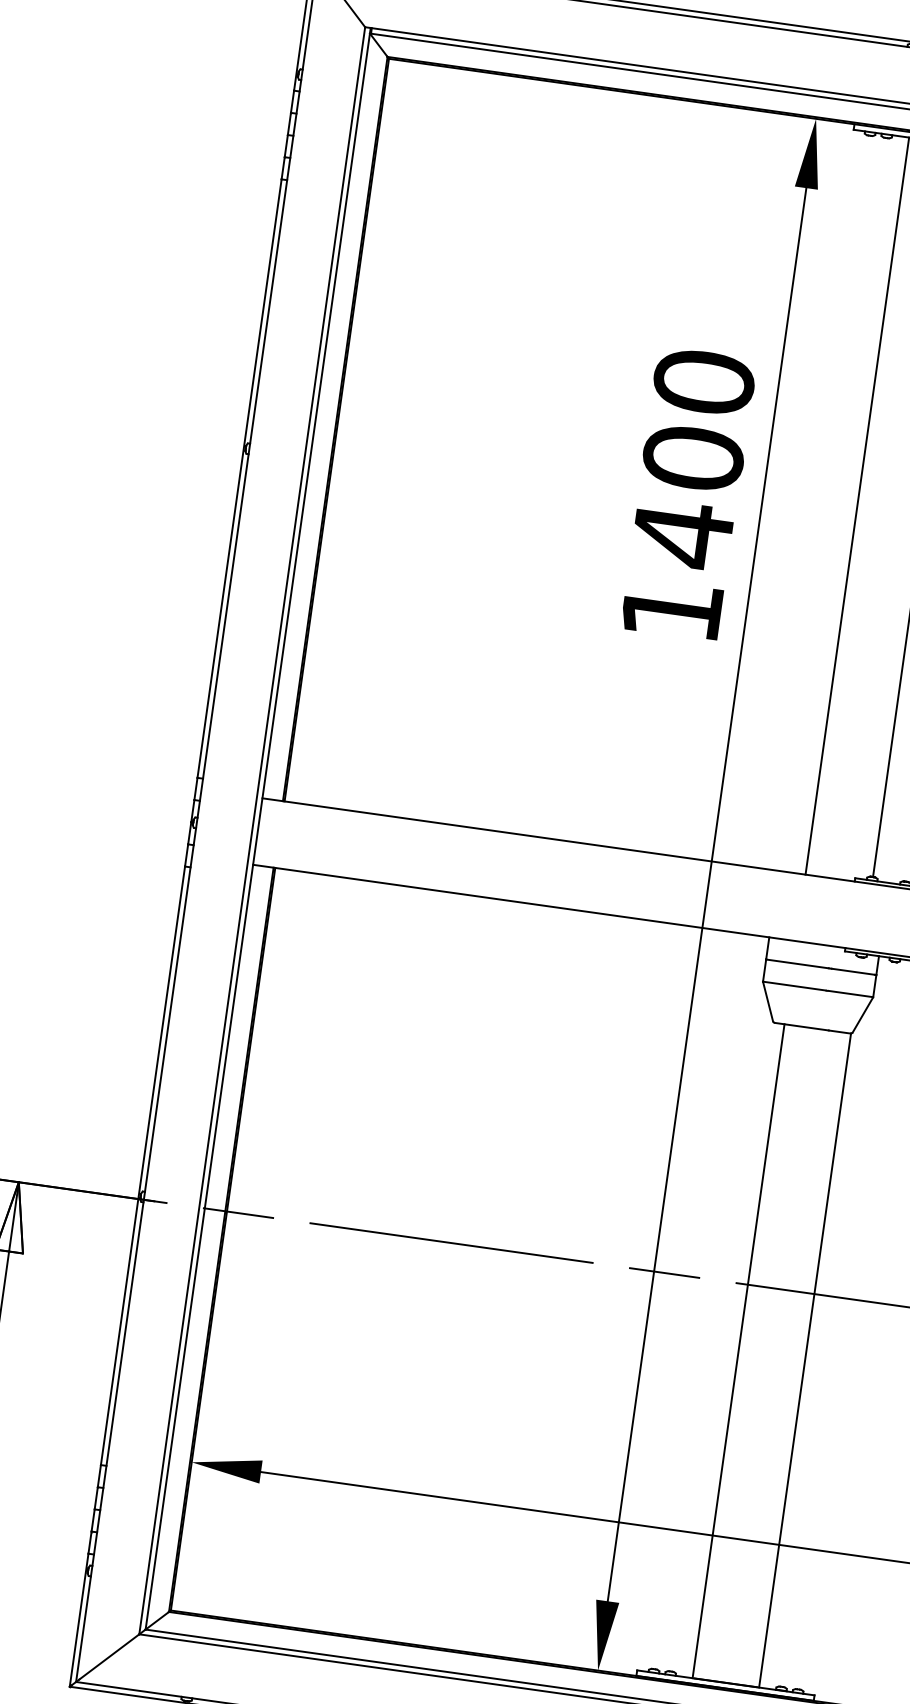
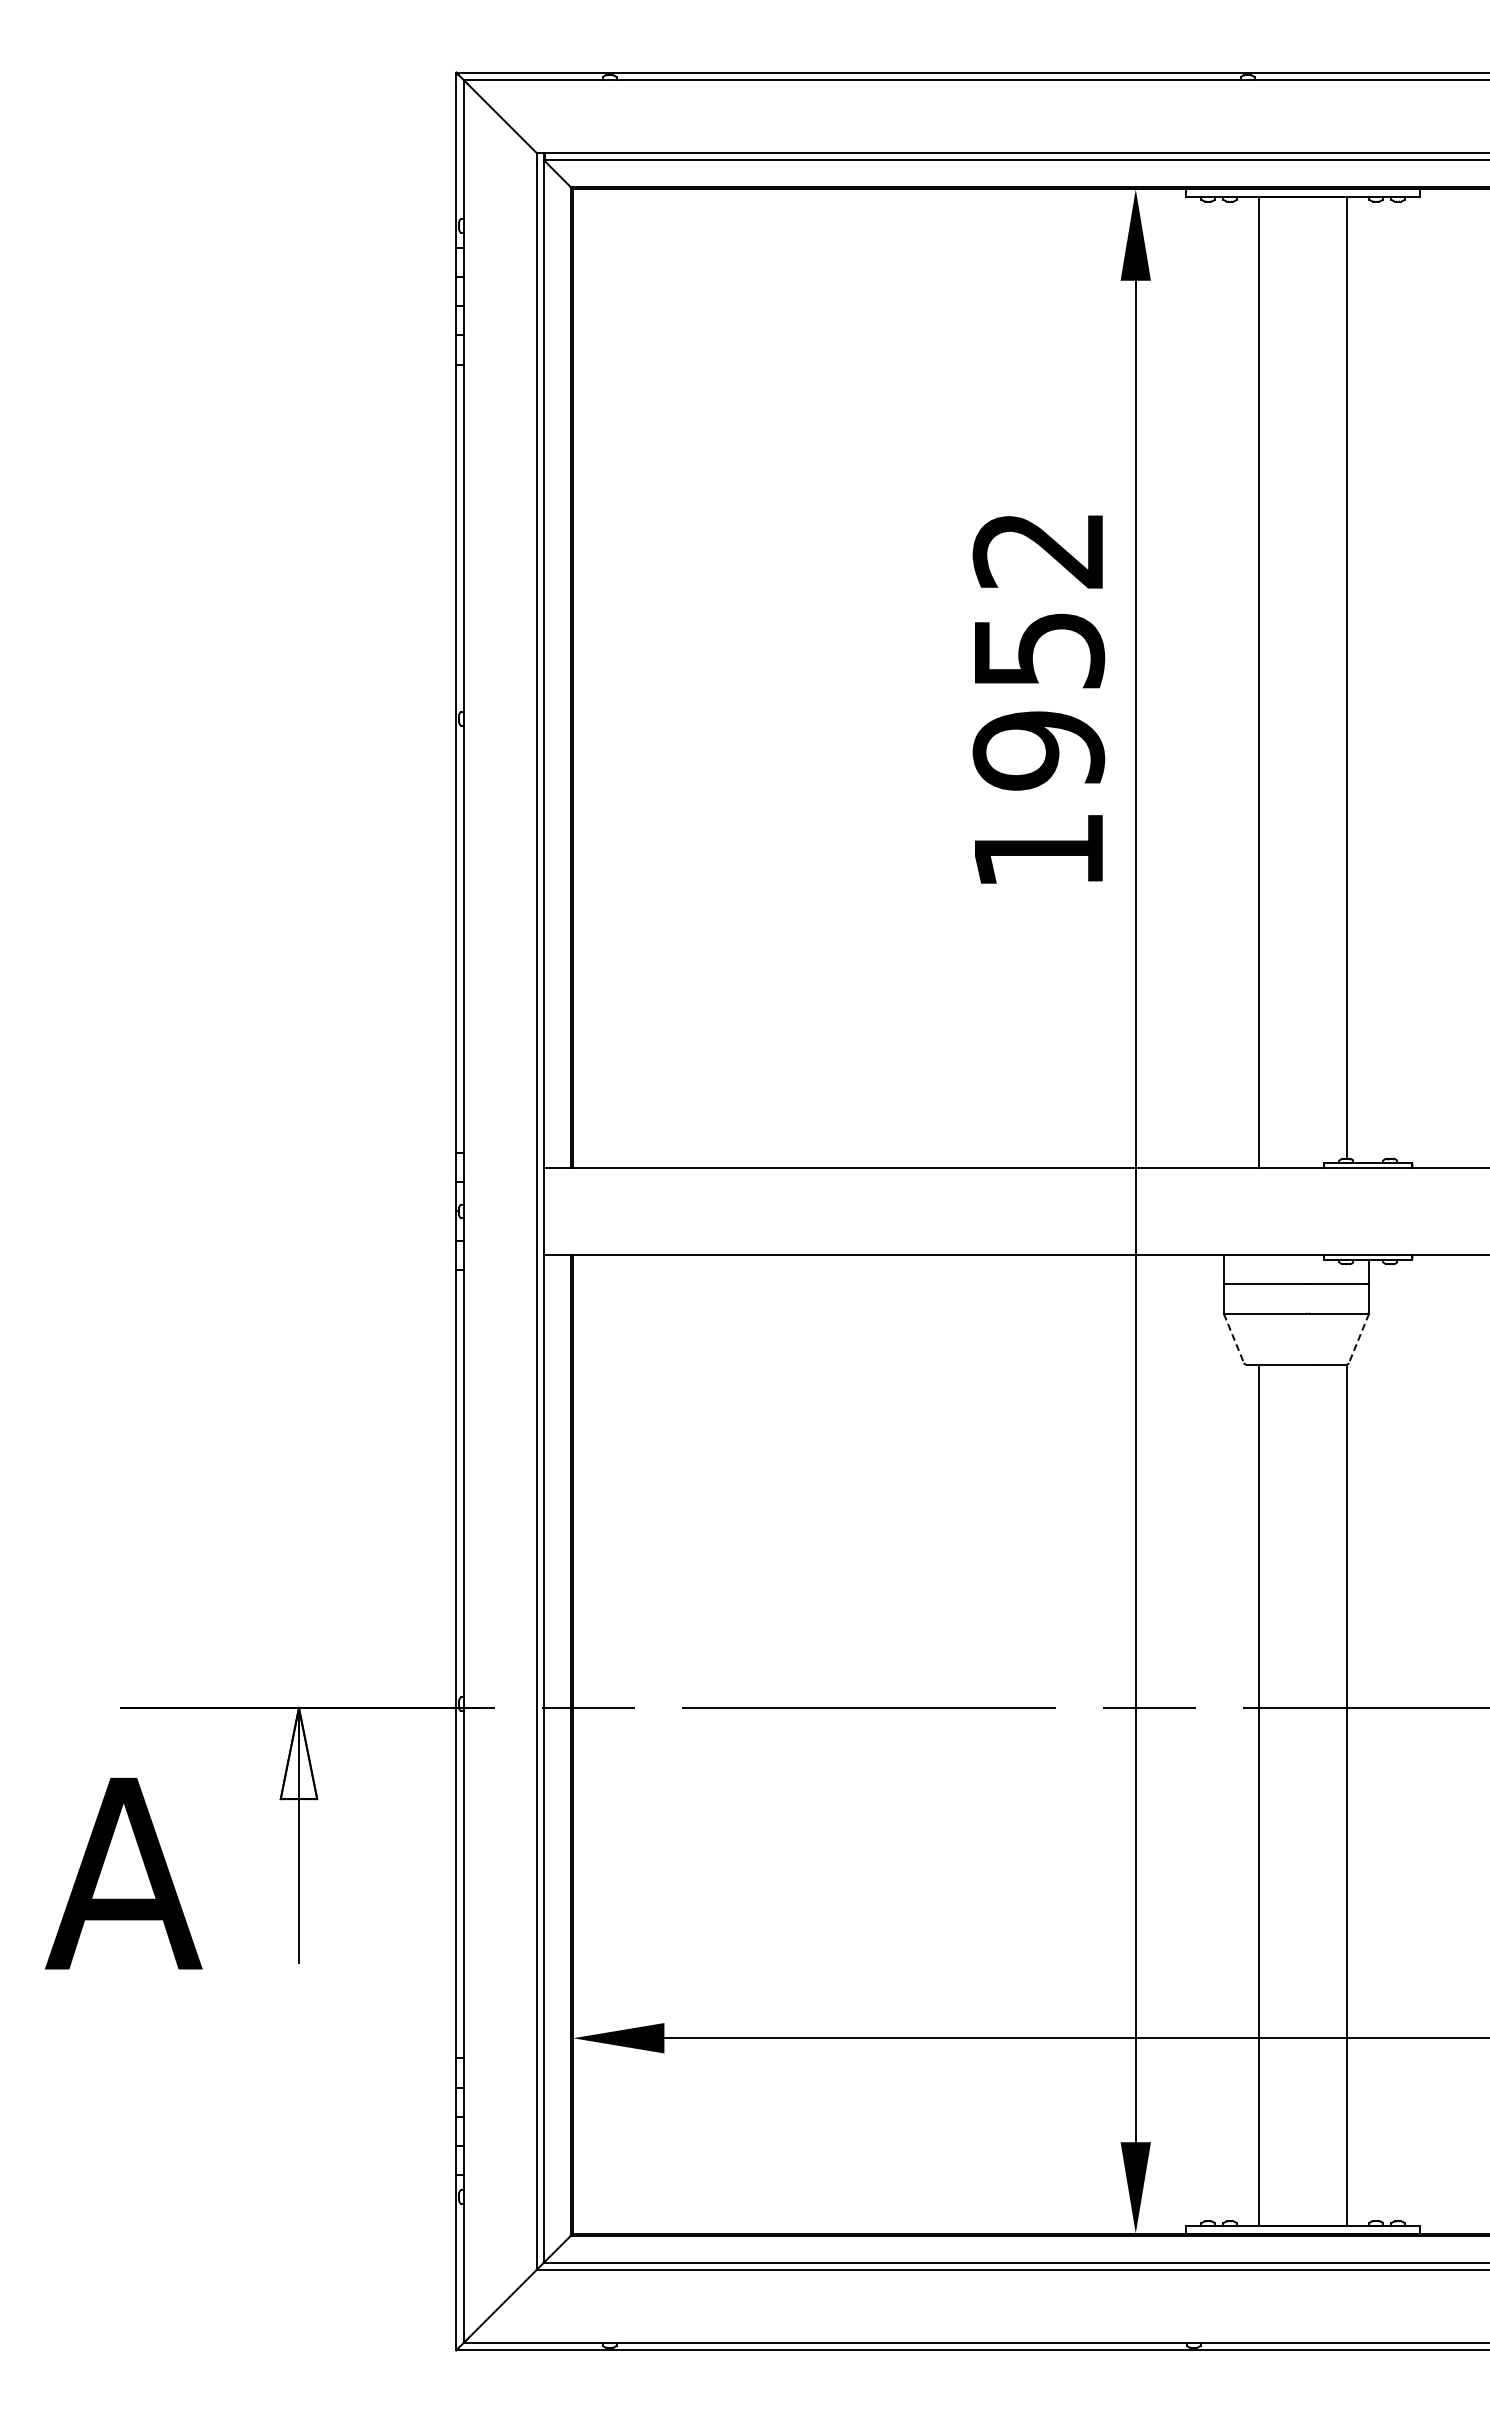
text: (692, 459) -> (1038, 651), 1400 -> 1952
line: (767, 1001) -> (1233, 1338), solid -> dashed
line: (863, 1014) -> (1359, 1338), solid -> dashed

